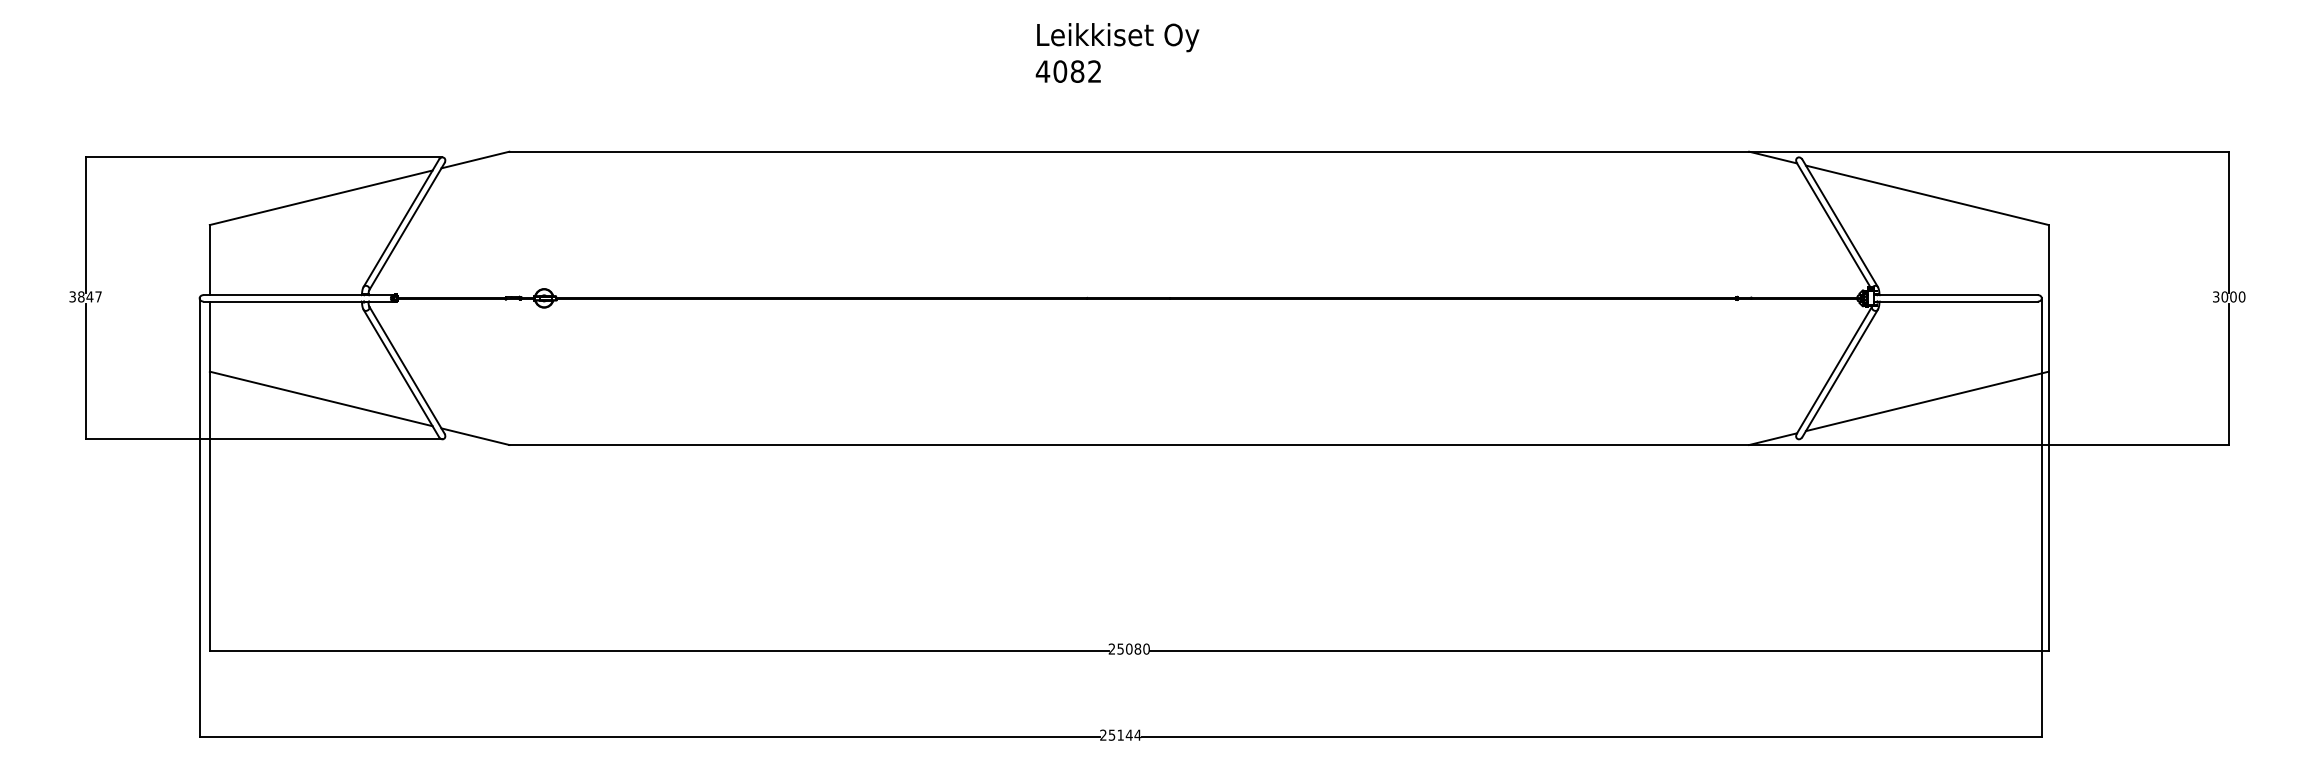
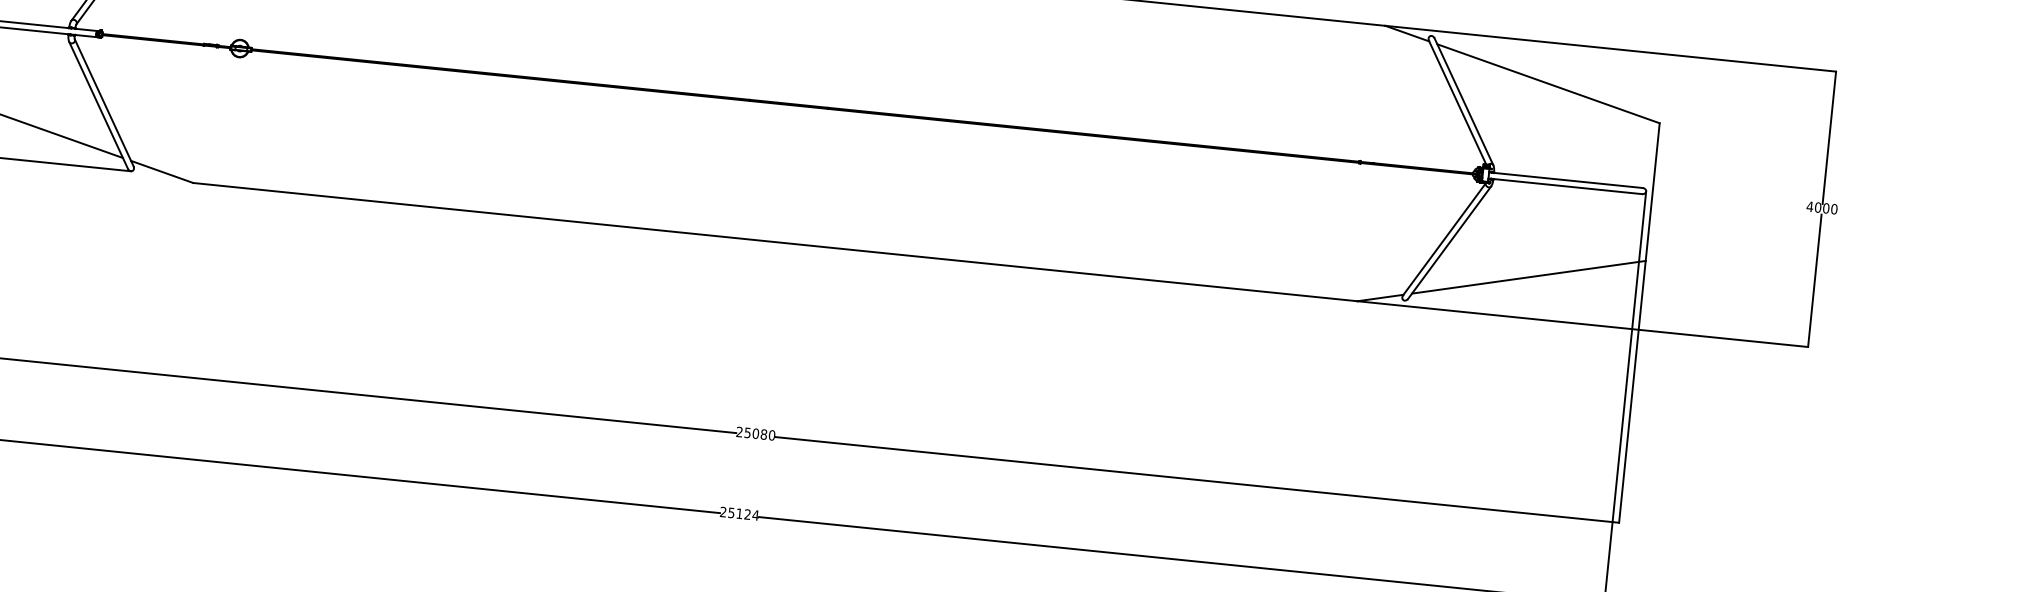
text: (2215, 296) -> (1809, 206), 3000 -> 4000
text: (1128, 734) -> (746, 513), 25144 -> 25124

